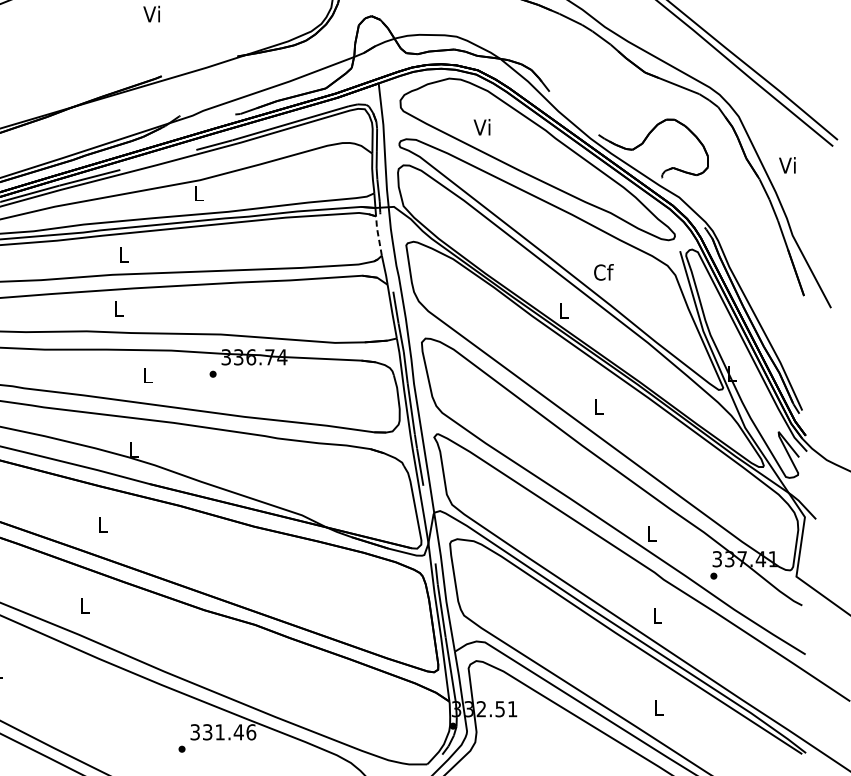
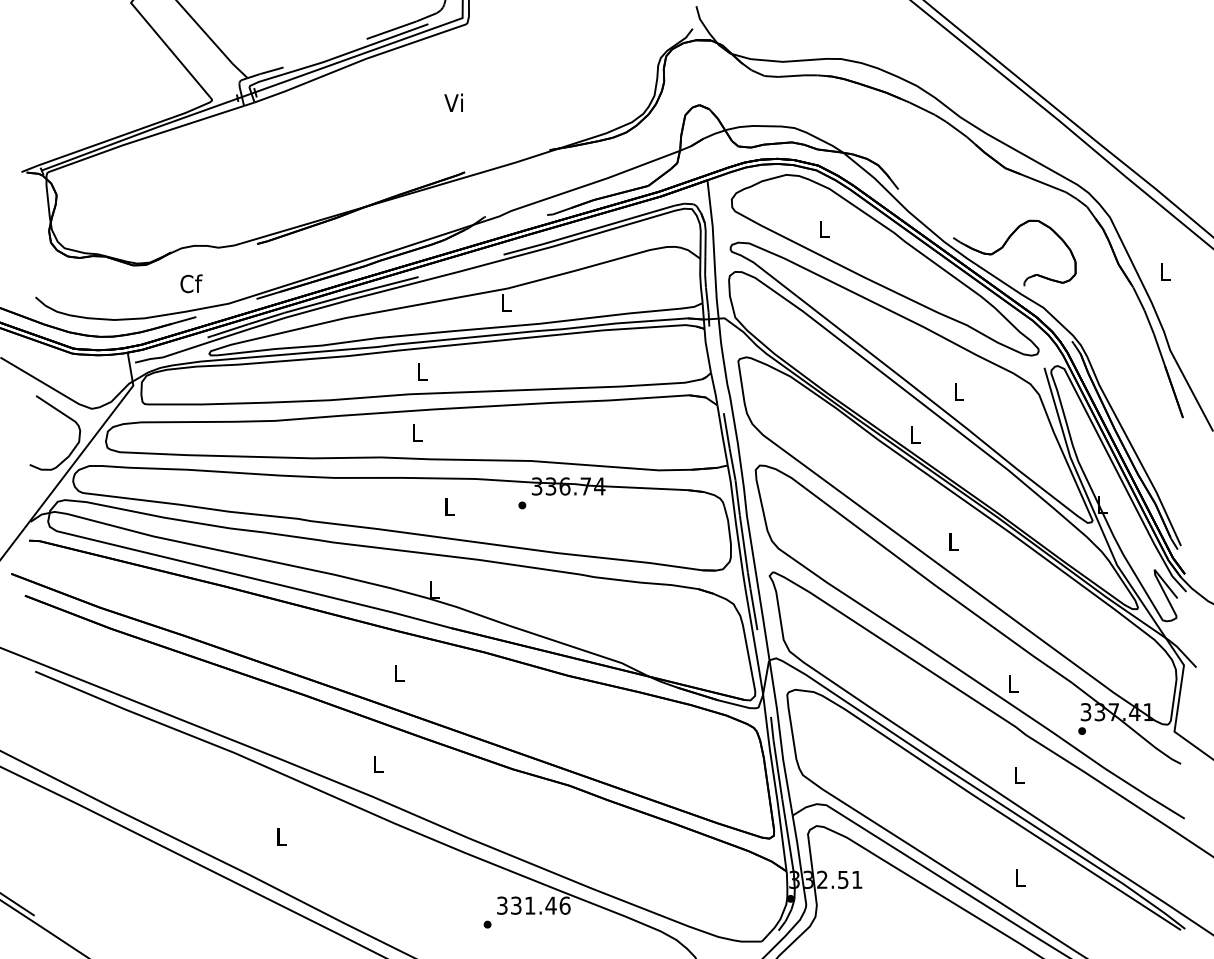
text: (481, 127) -> (822, 229), Vi -> L
text: (787, 165) -> (1164, 271), Vi -> L
line: (377, 234) -> (706, 349), dashed -> solid
text: (604, 272) -> (959, 391), Cf -> L

